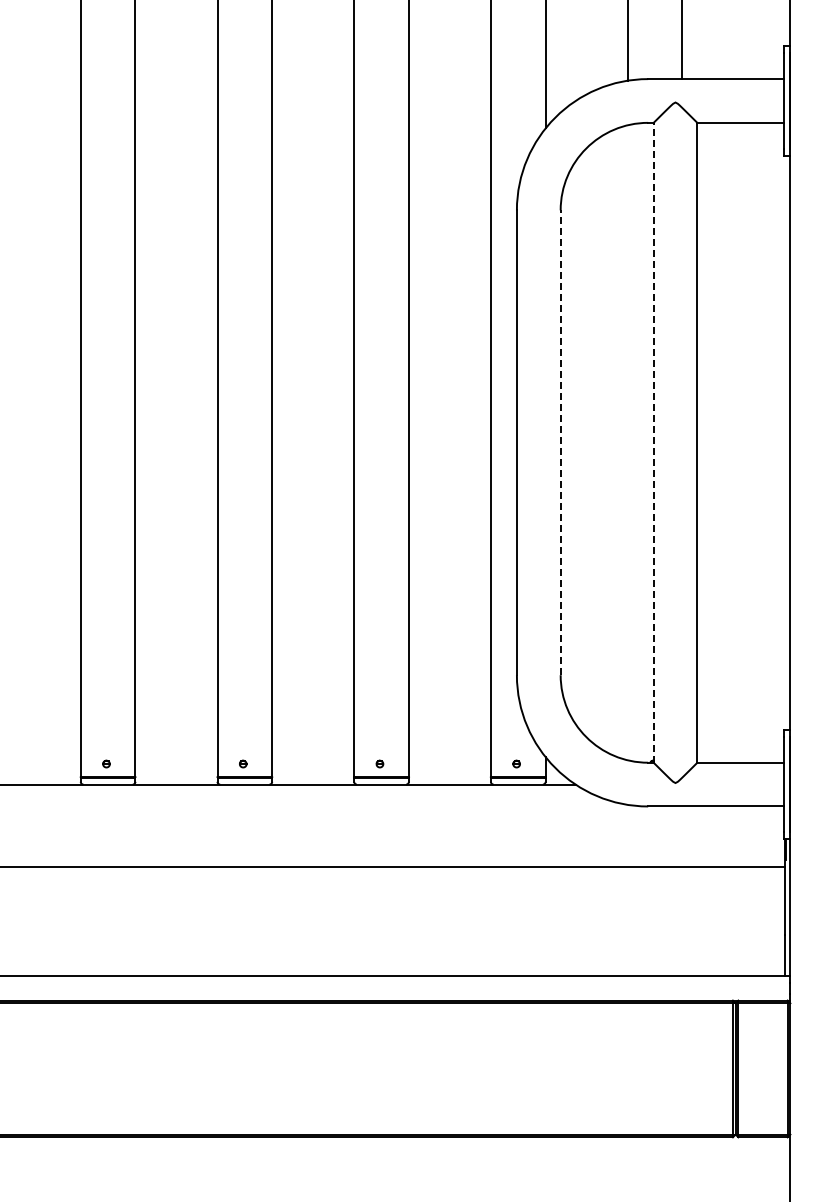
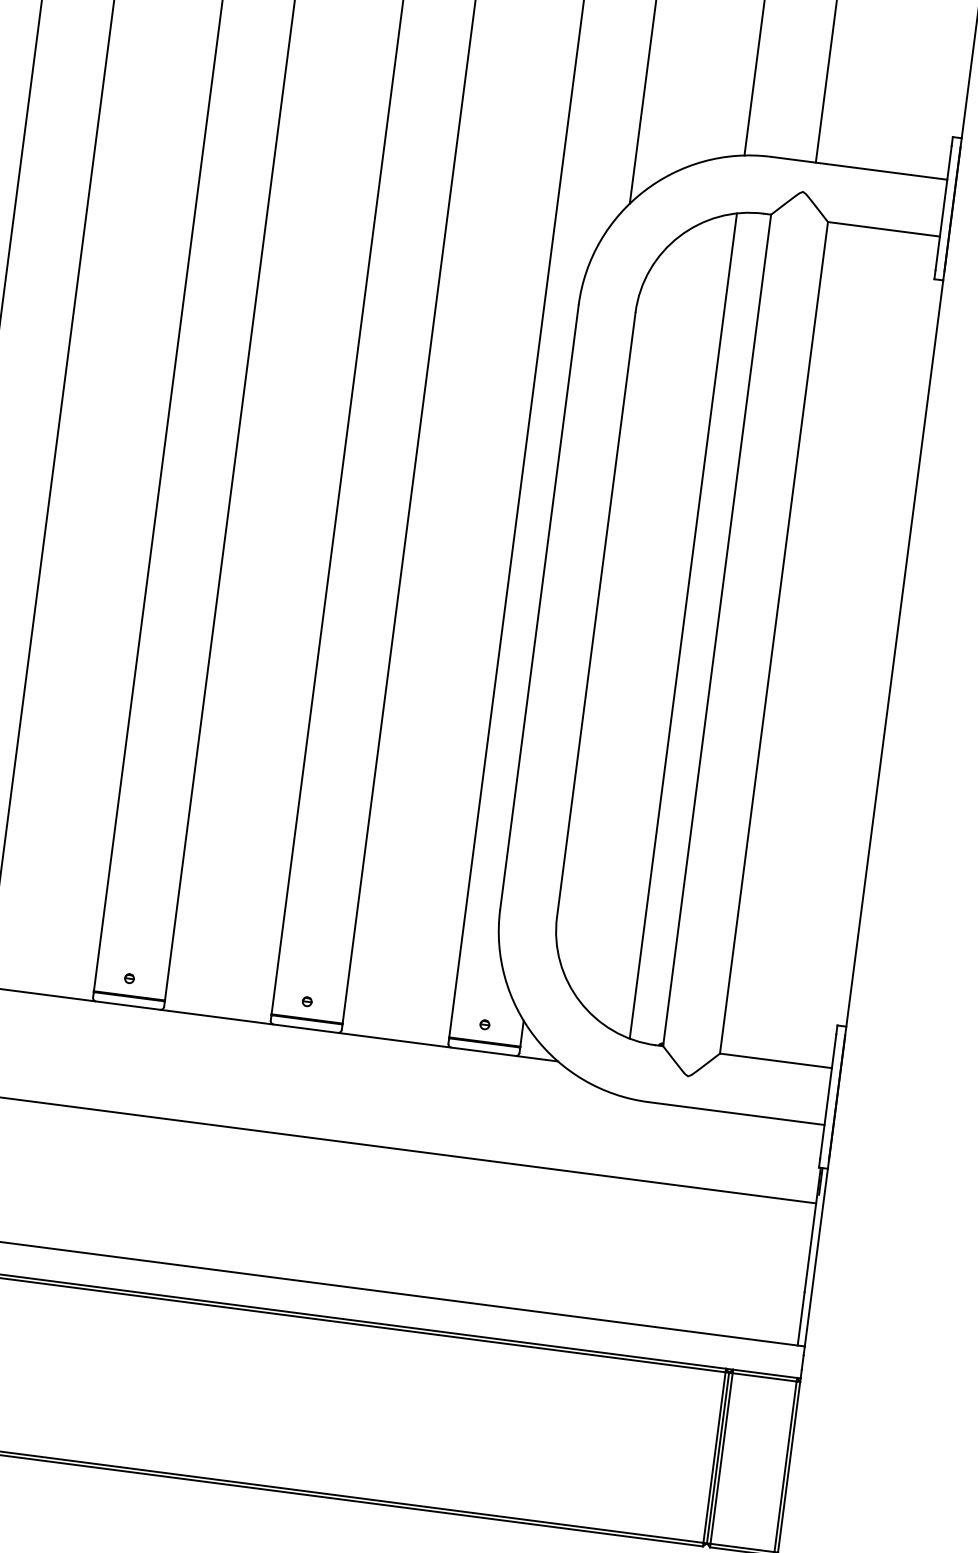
line: (560, 442) -> (596, 614), dashed -> solid
line: (627, 442) -> (683, 625), added
line: (653, 442) -> (717, 630), dashed -> solid

